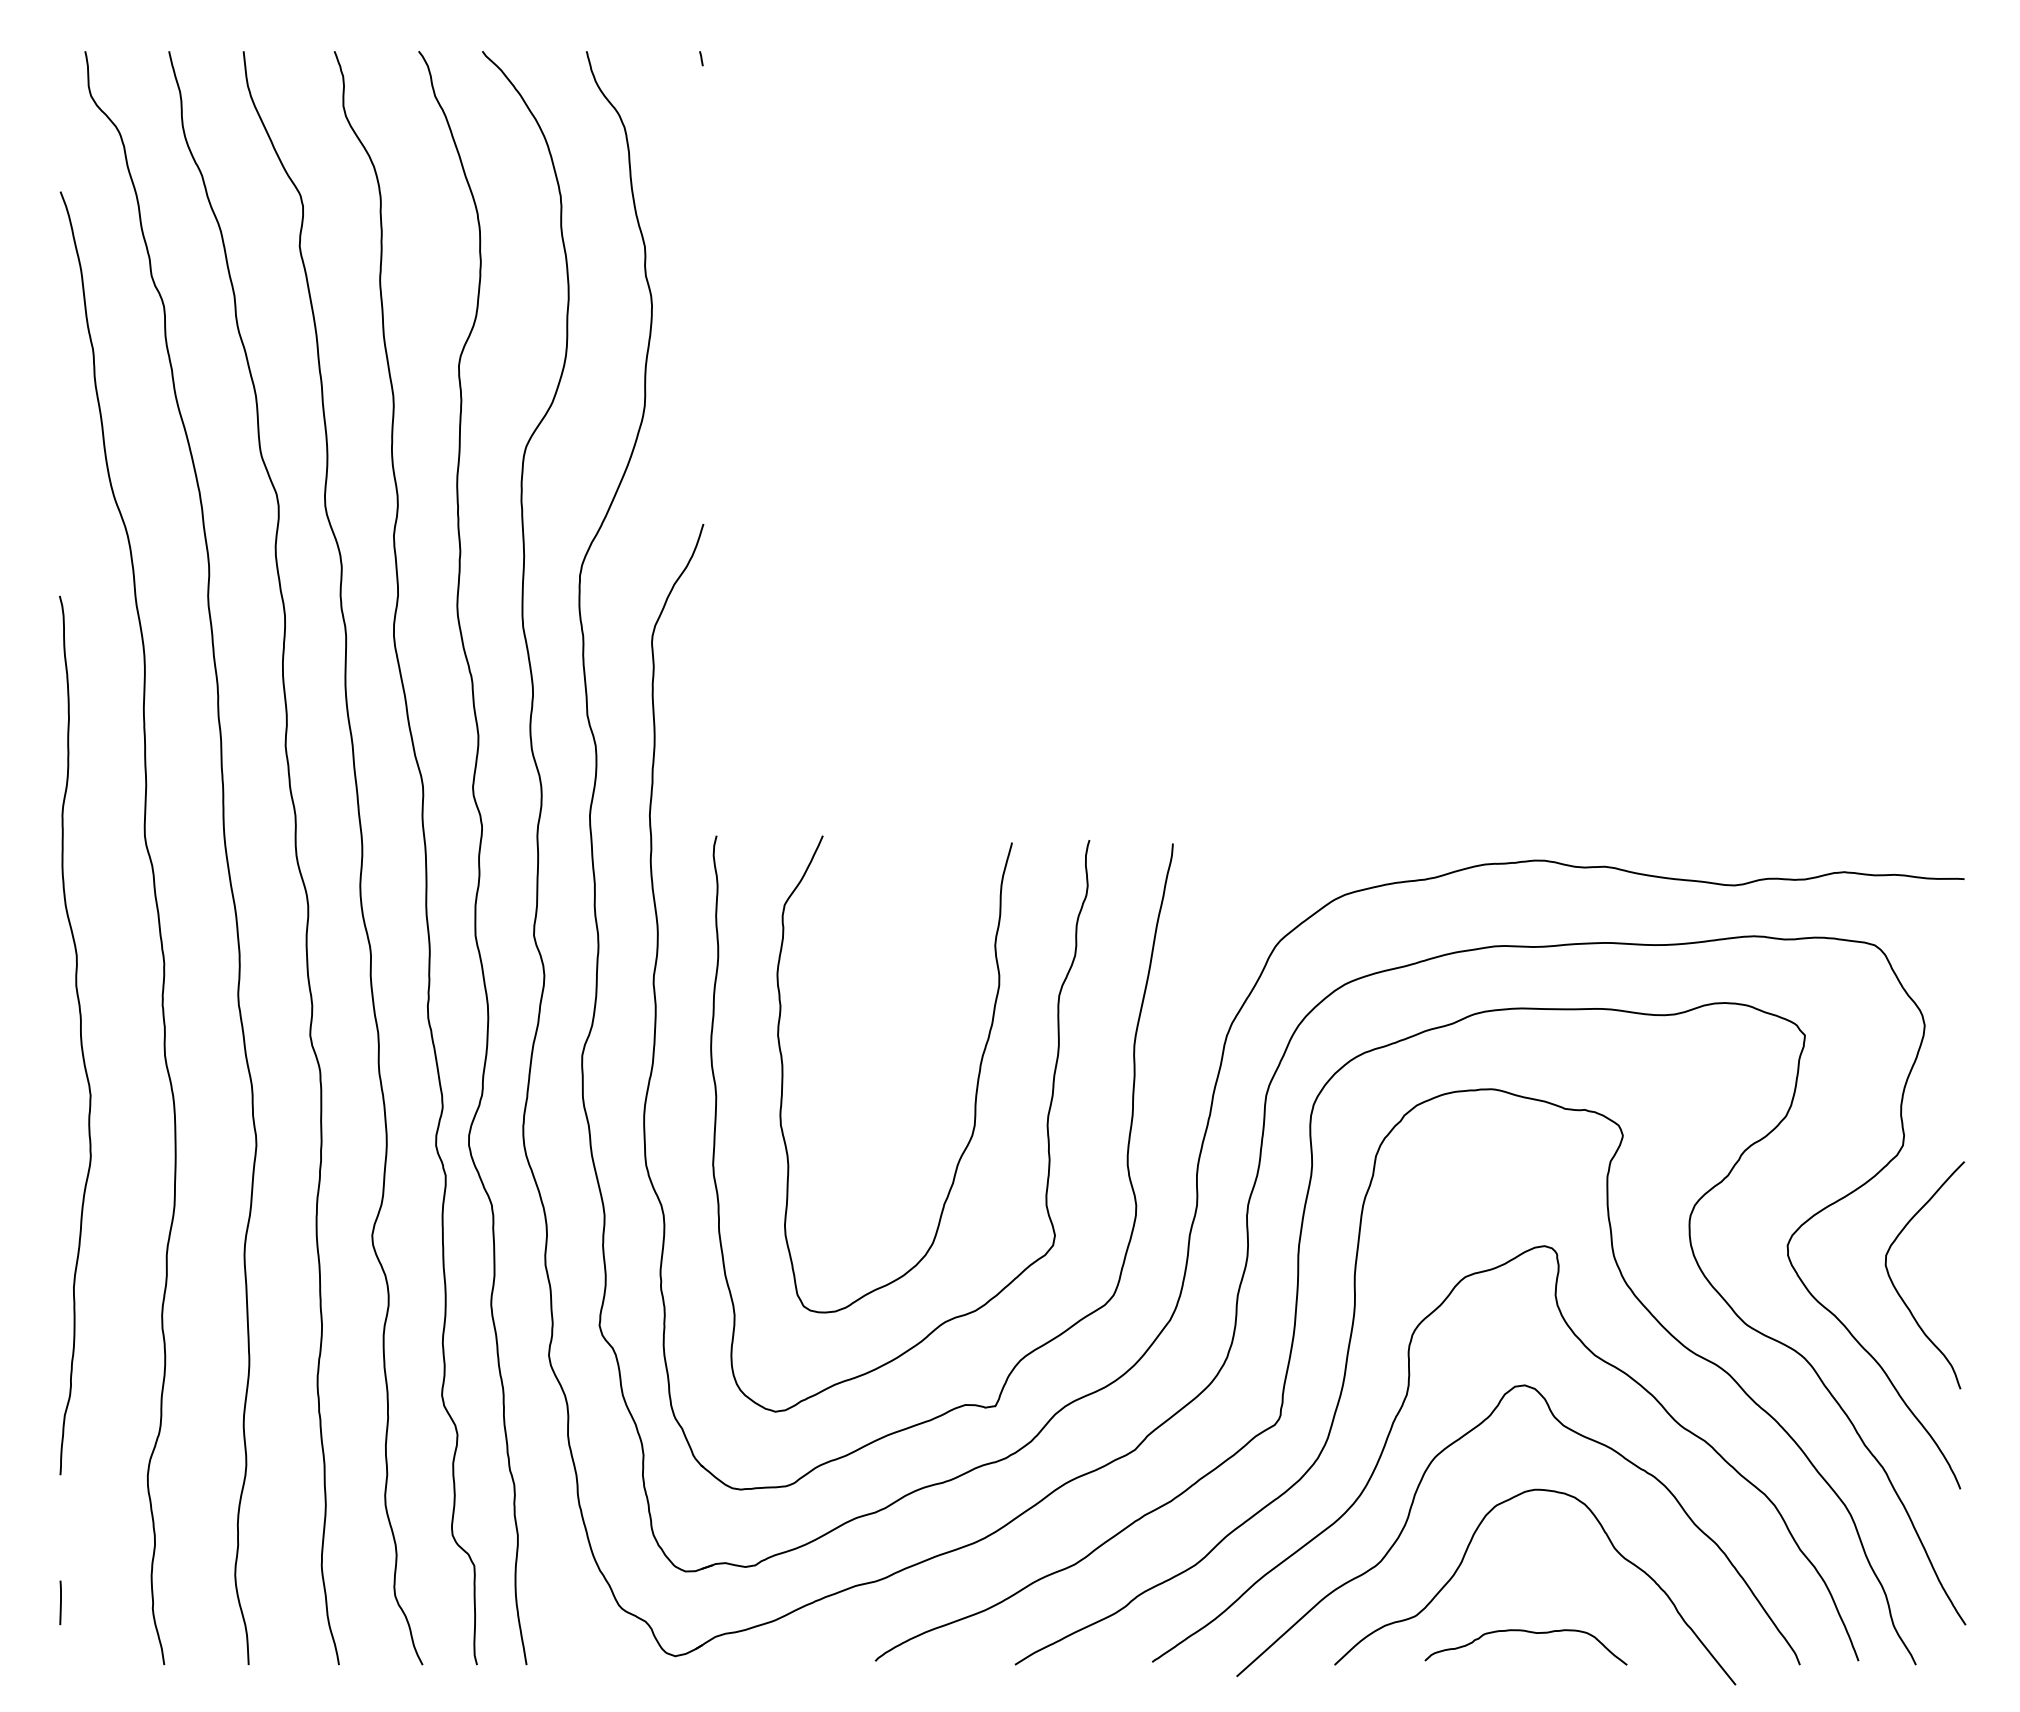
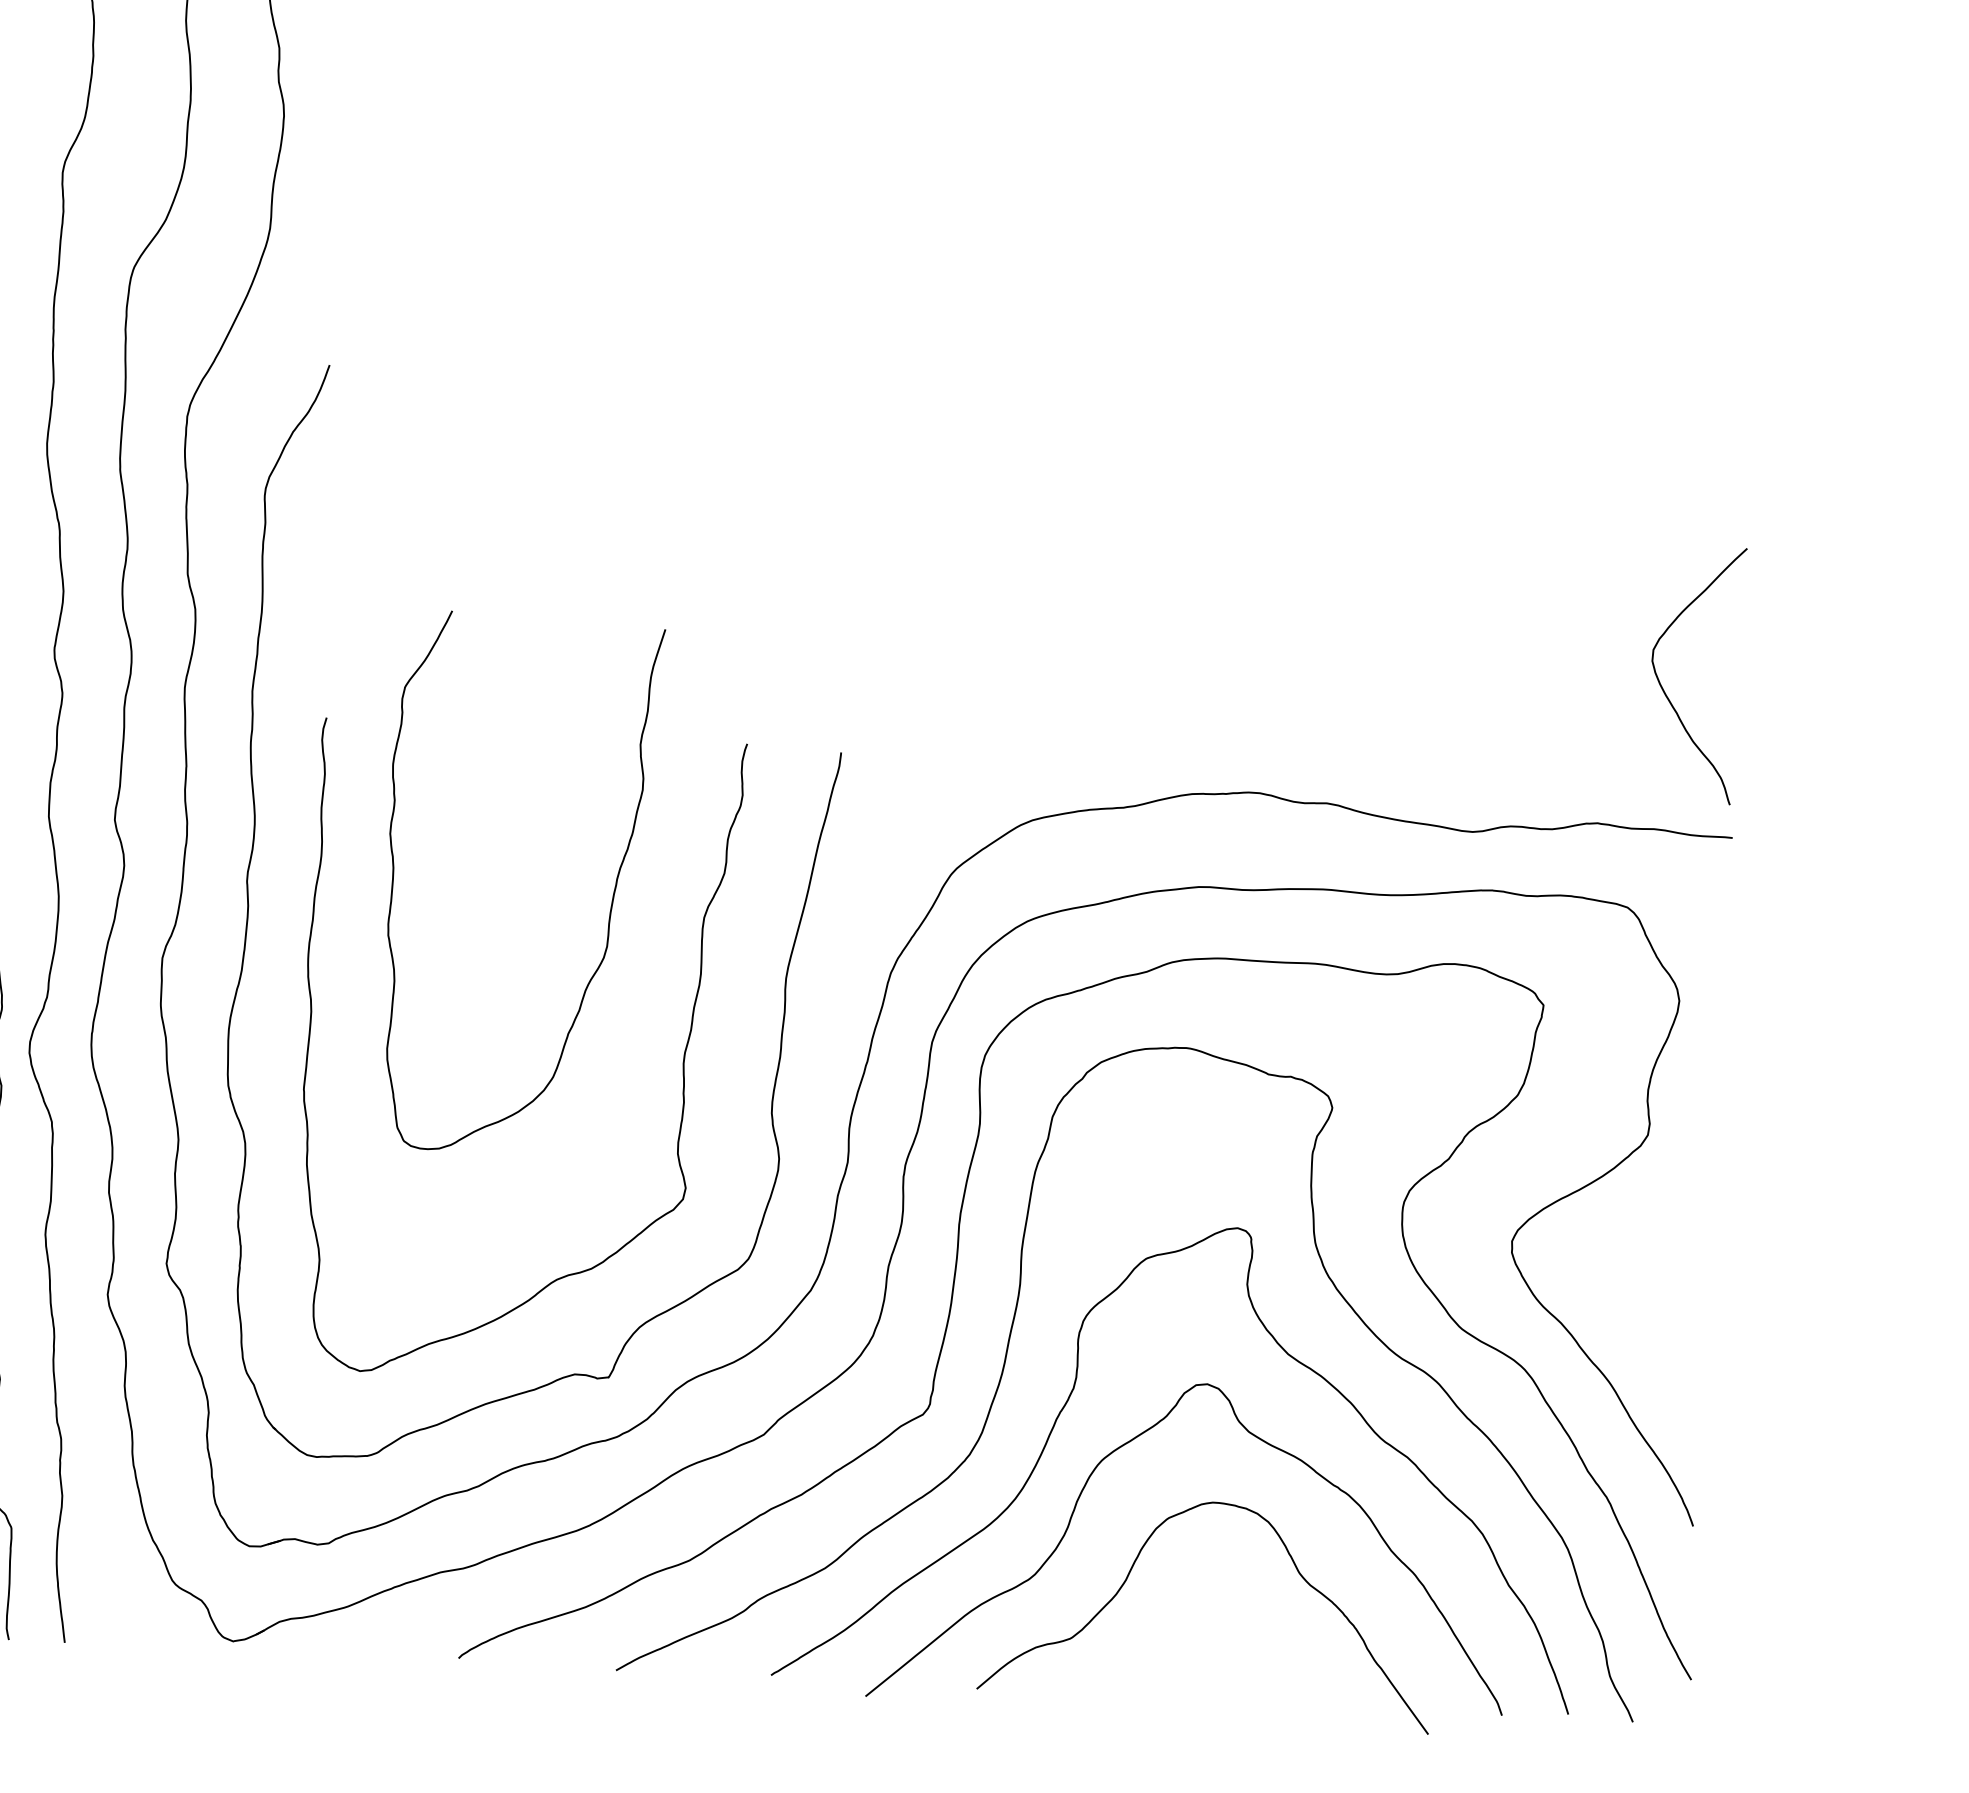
curve: (976, 1084) -> (611, 900), moved
curve: (1898, 1291) -> (1665, 691), moved
curve: (1526, 1632) -> (1195, 1663), removed

